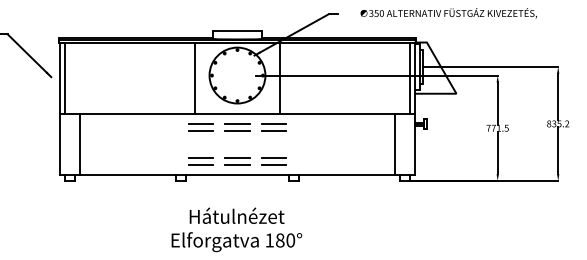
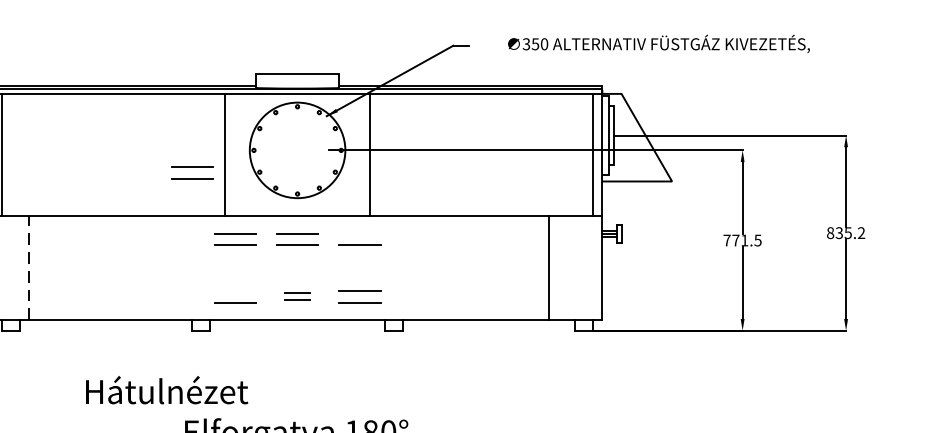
part: (175, 89) -> (191, 174), added
line: (273, 124) -> (359, 234), removed
line: (394, 143) -> (549, 266), moved
line: (80, 144) -> (29, 268), solid -> dashed
line: (200, 157) -> (234, 290), removed
part: (237, 161) -> (297, 297), size x0.6
text: (236, 215) -> (165, 389), moved

